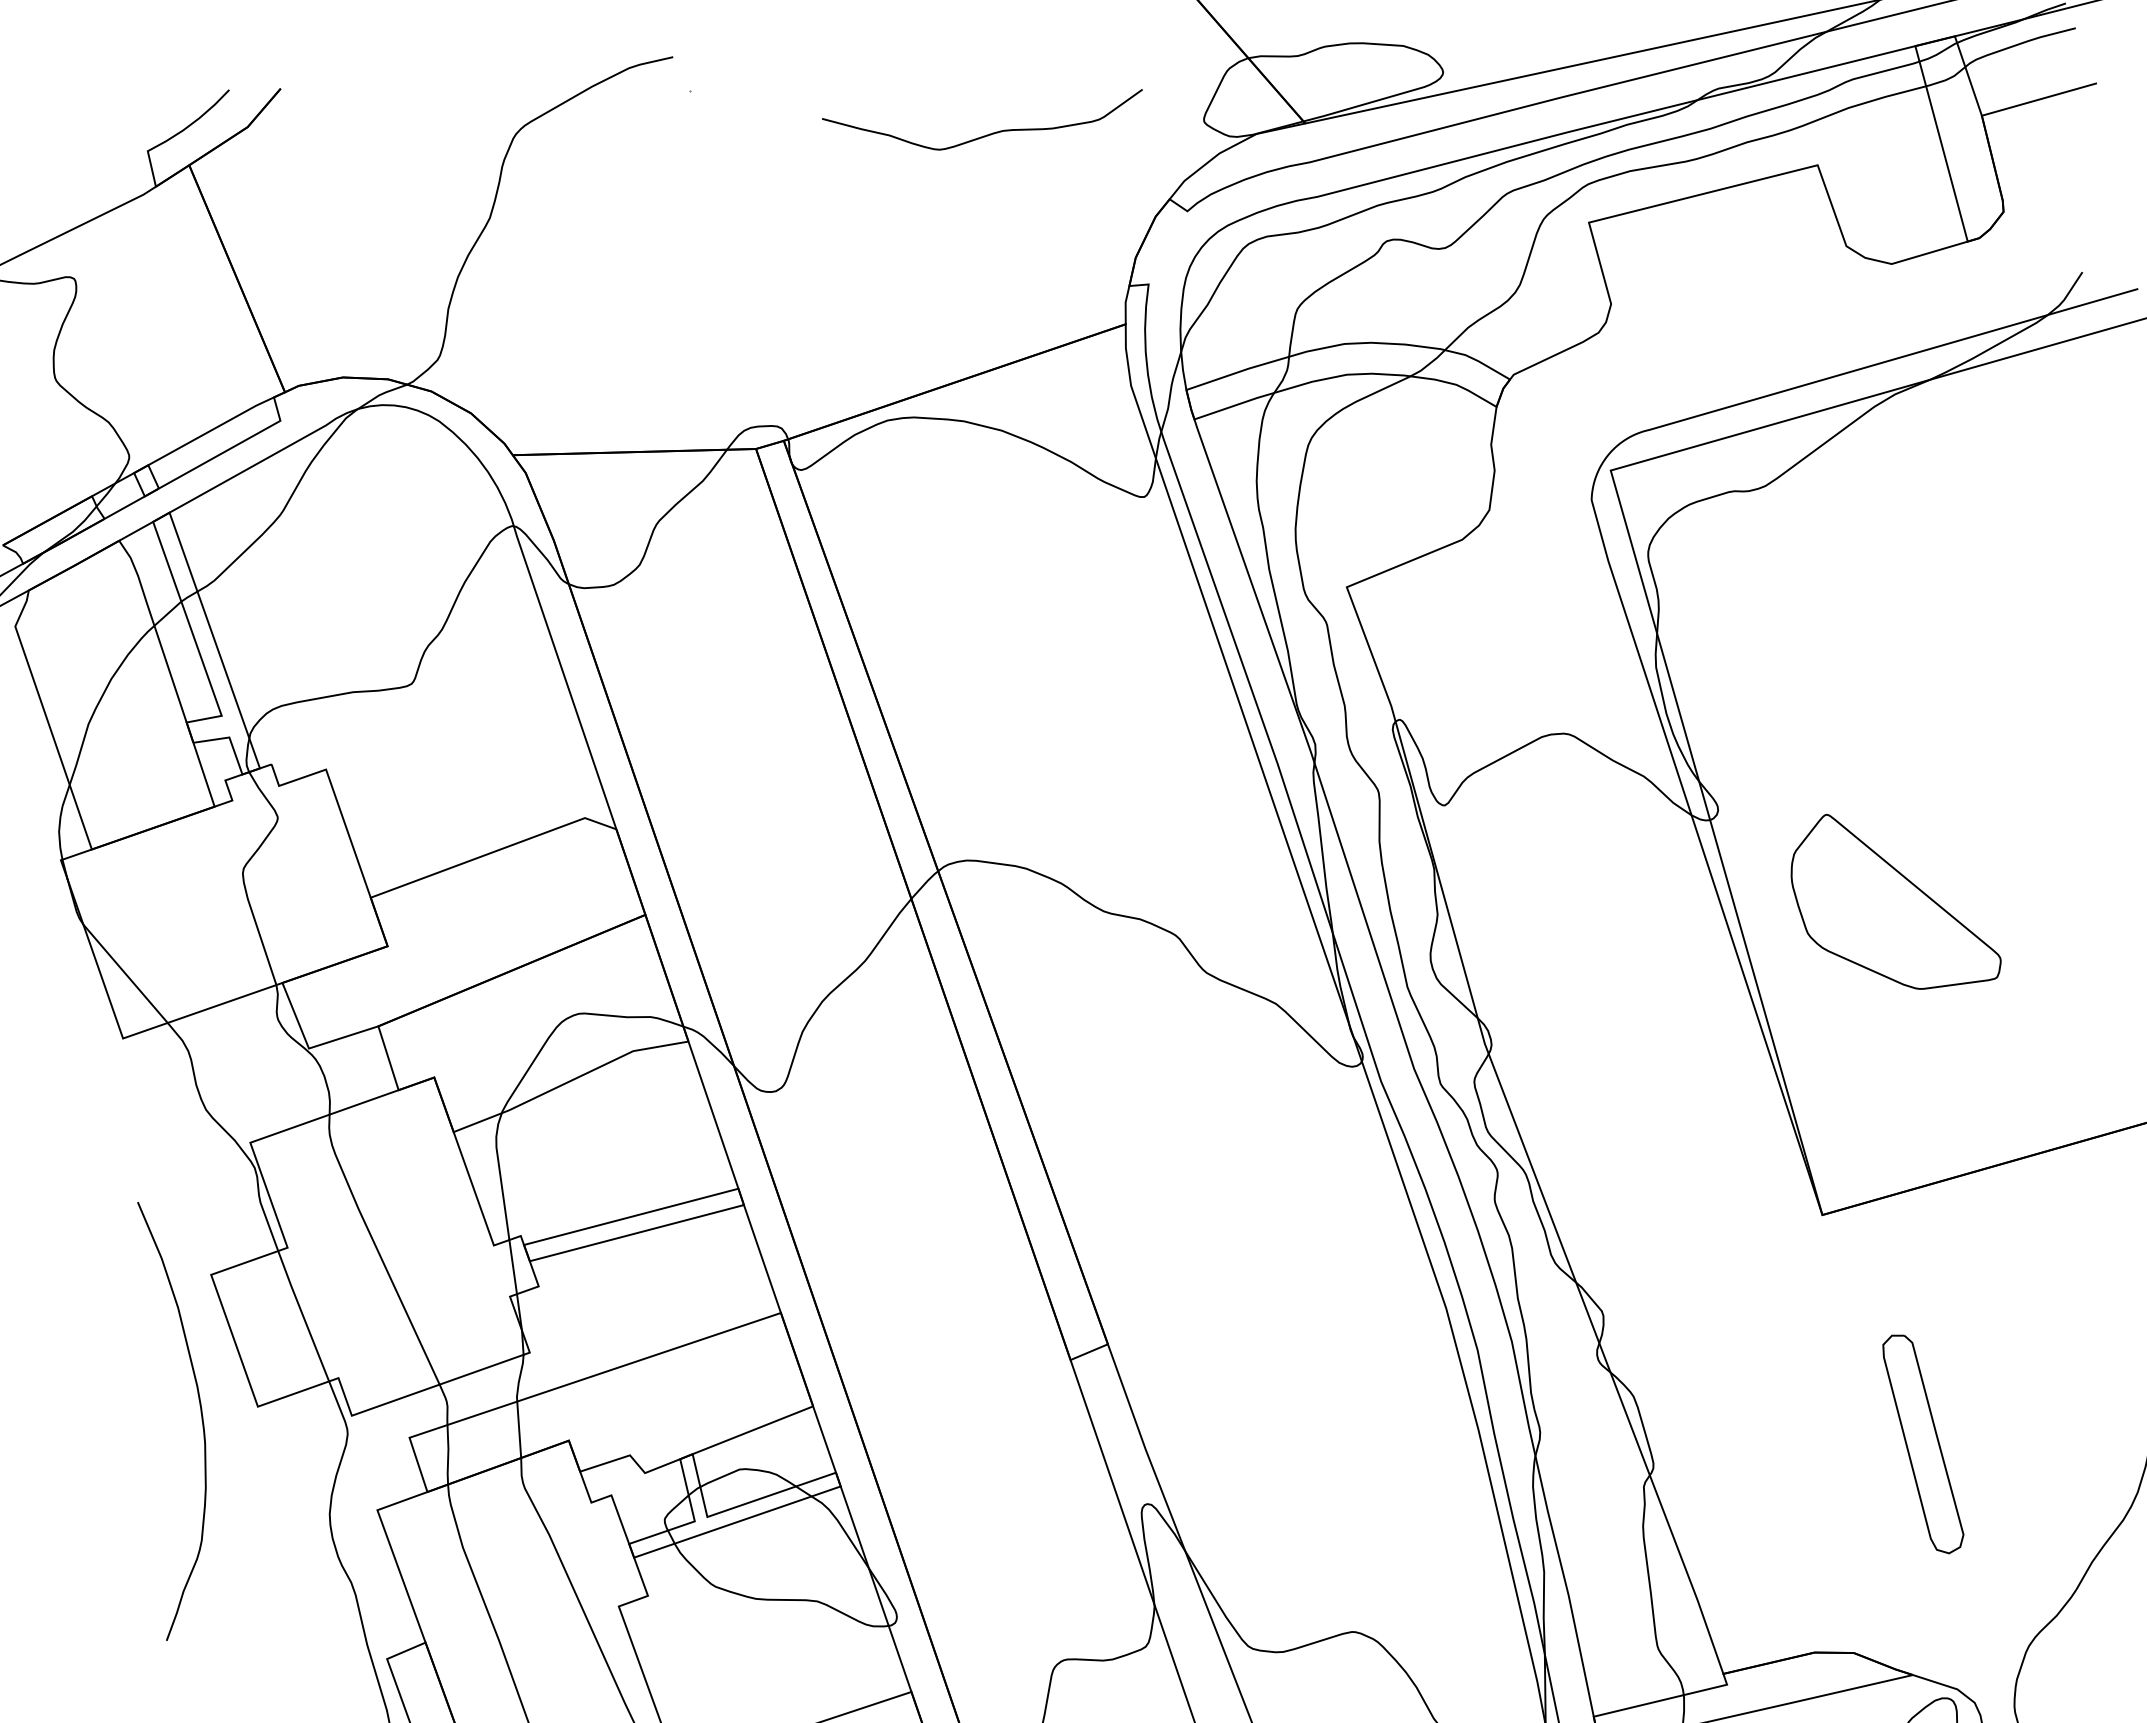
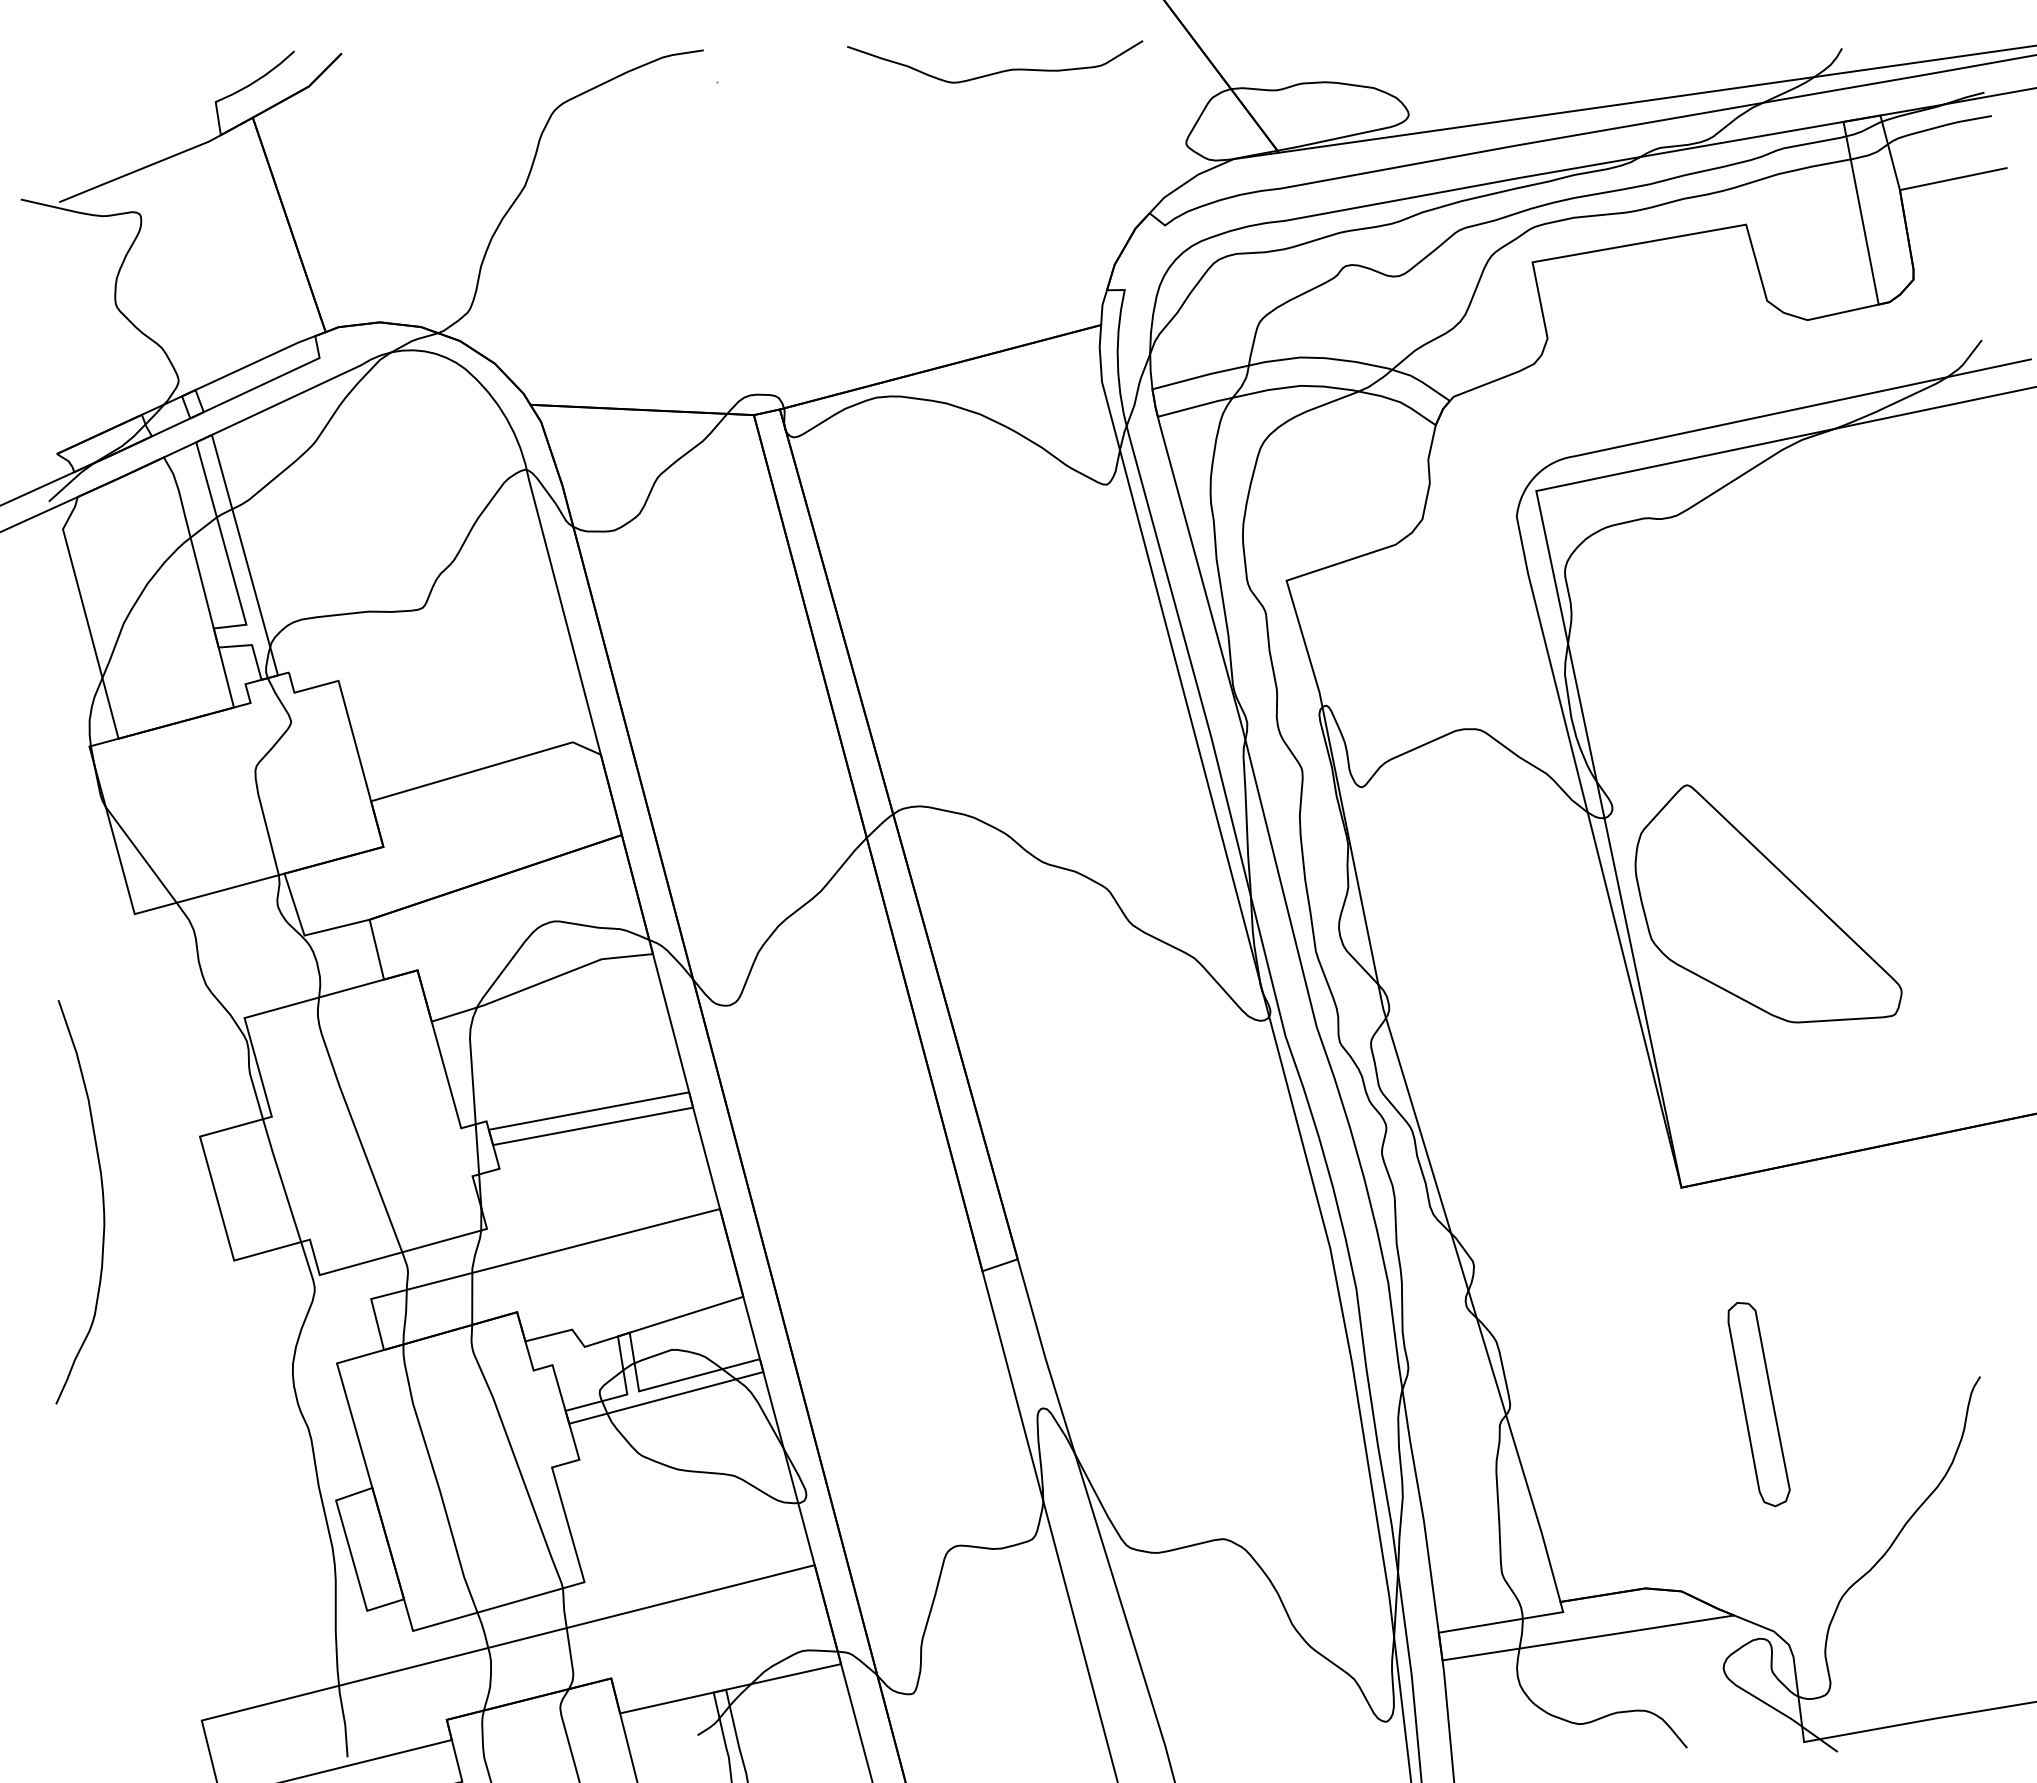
curve: (988, 133) -> (998, 71), moved
part: (1894, 899) -> (1768, 903), size x1.43
curve: (201, 1418) -> (102, 1202), moved

